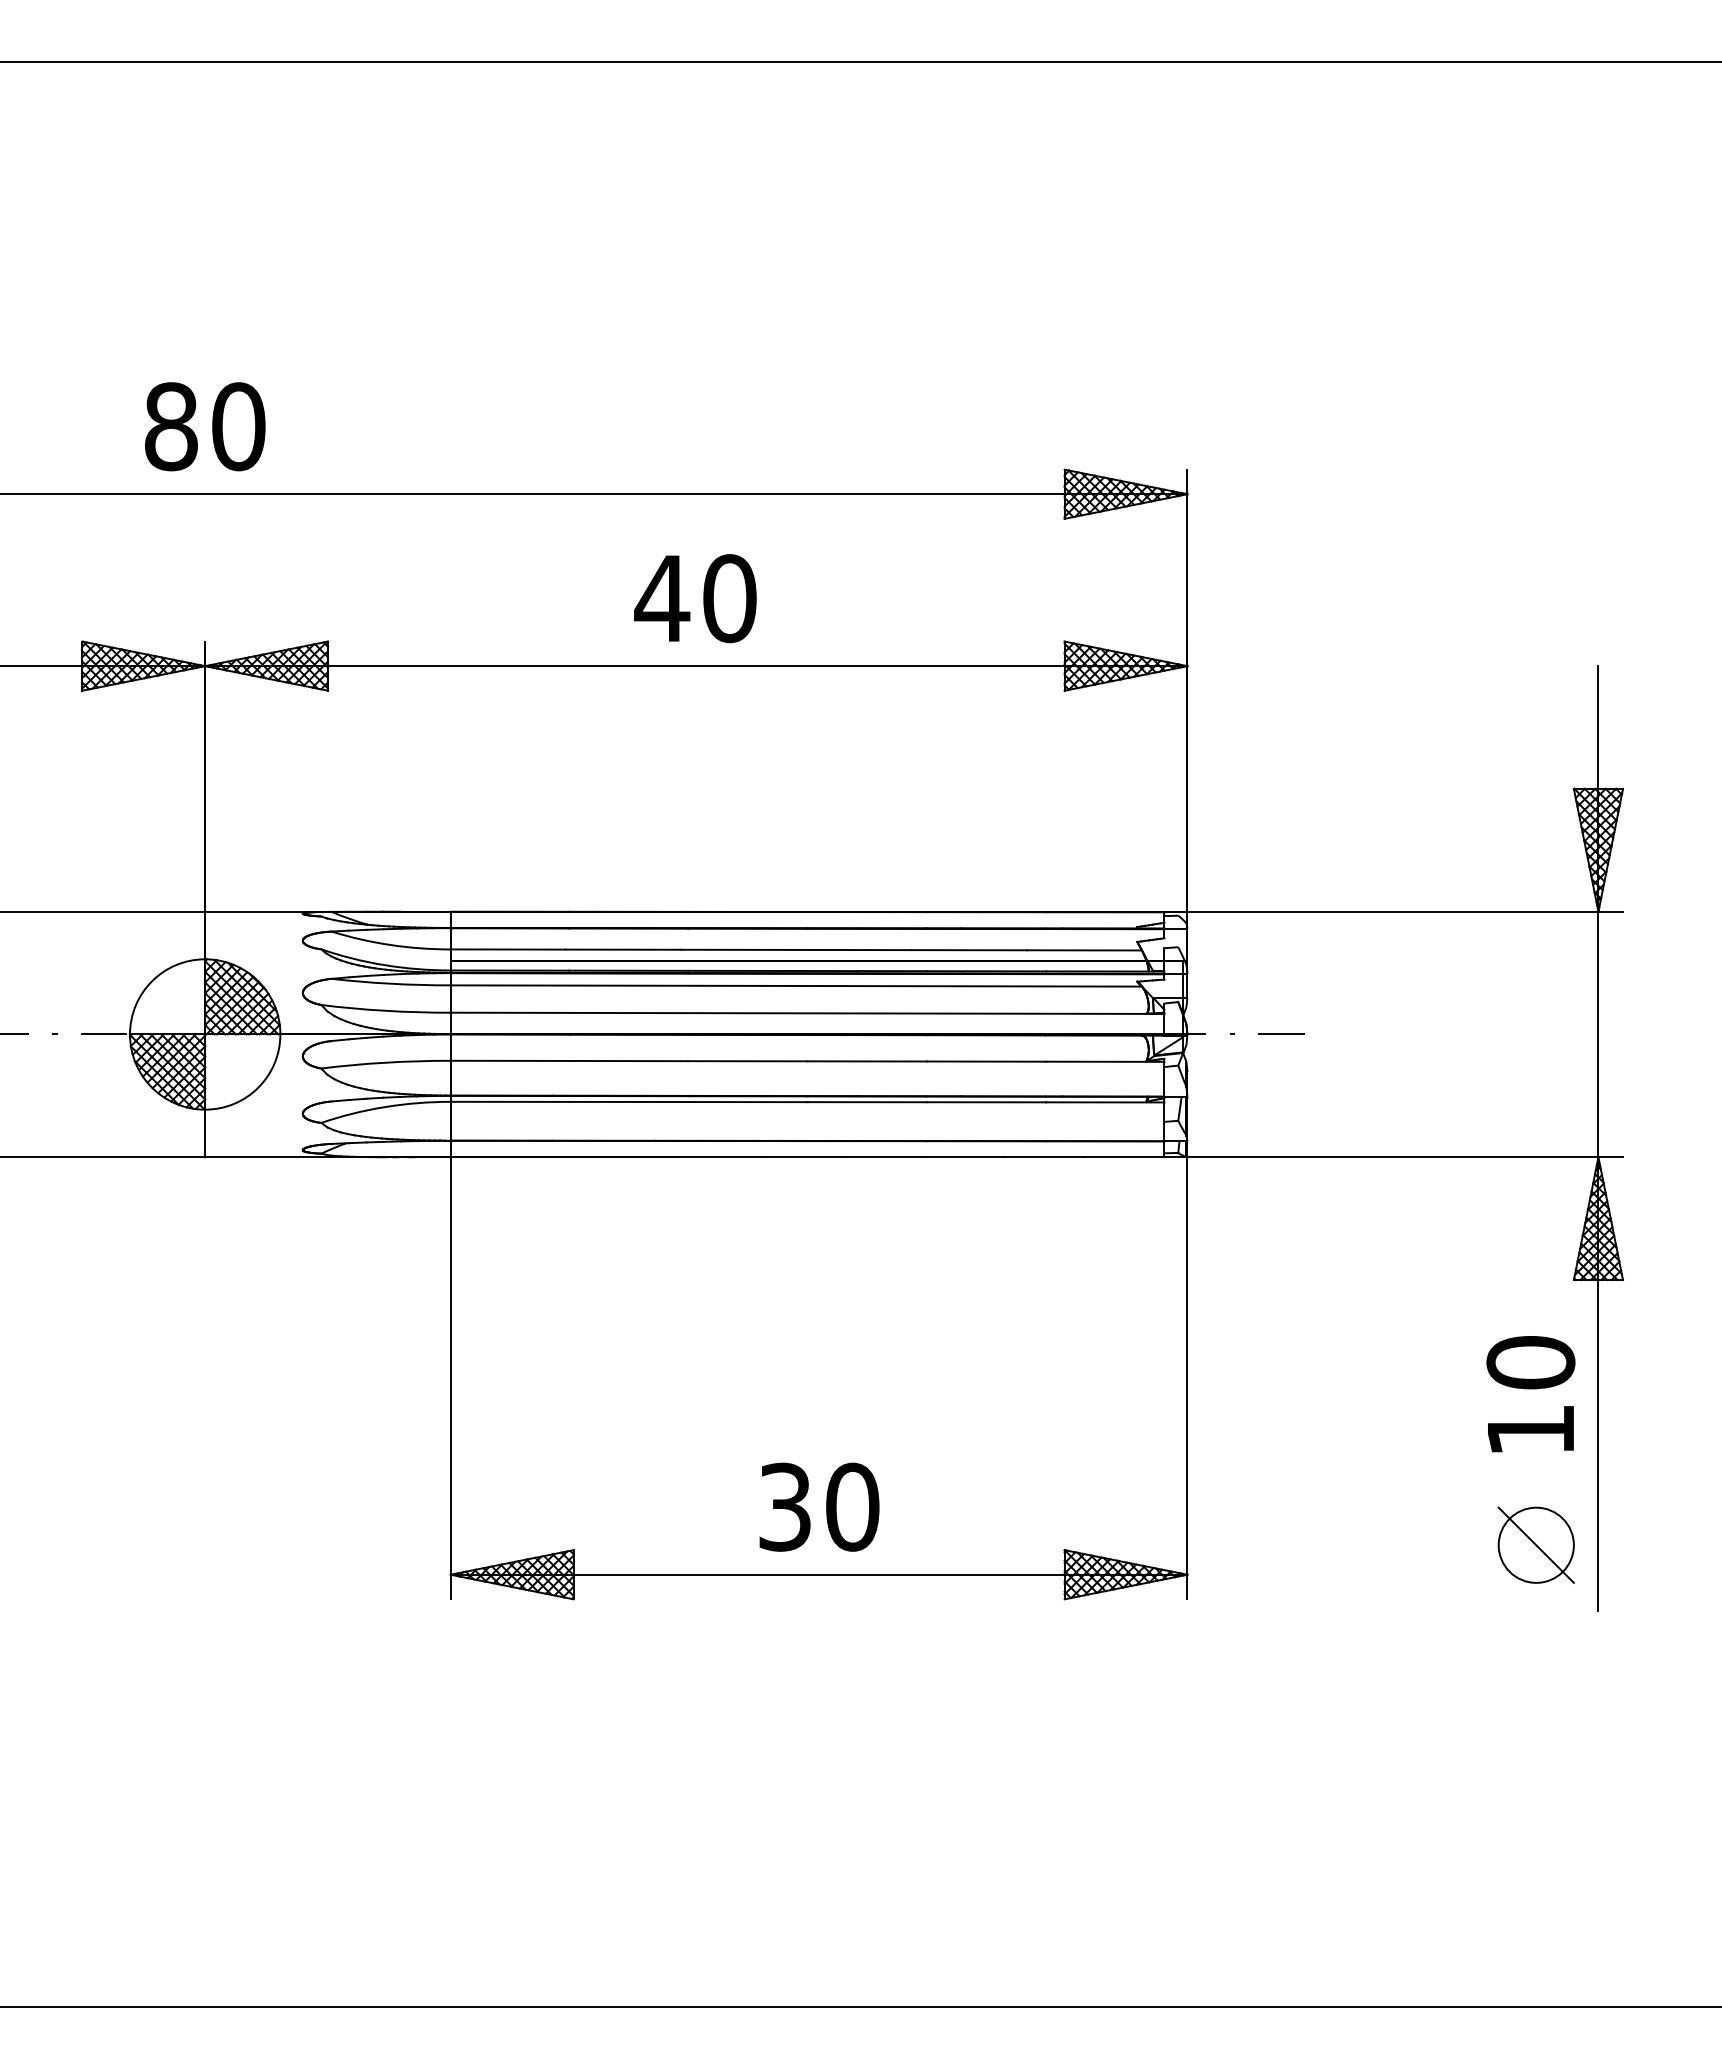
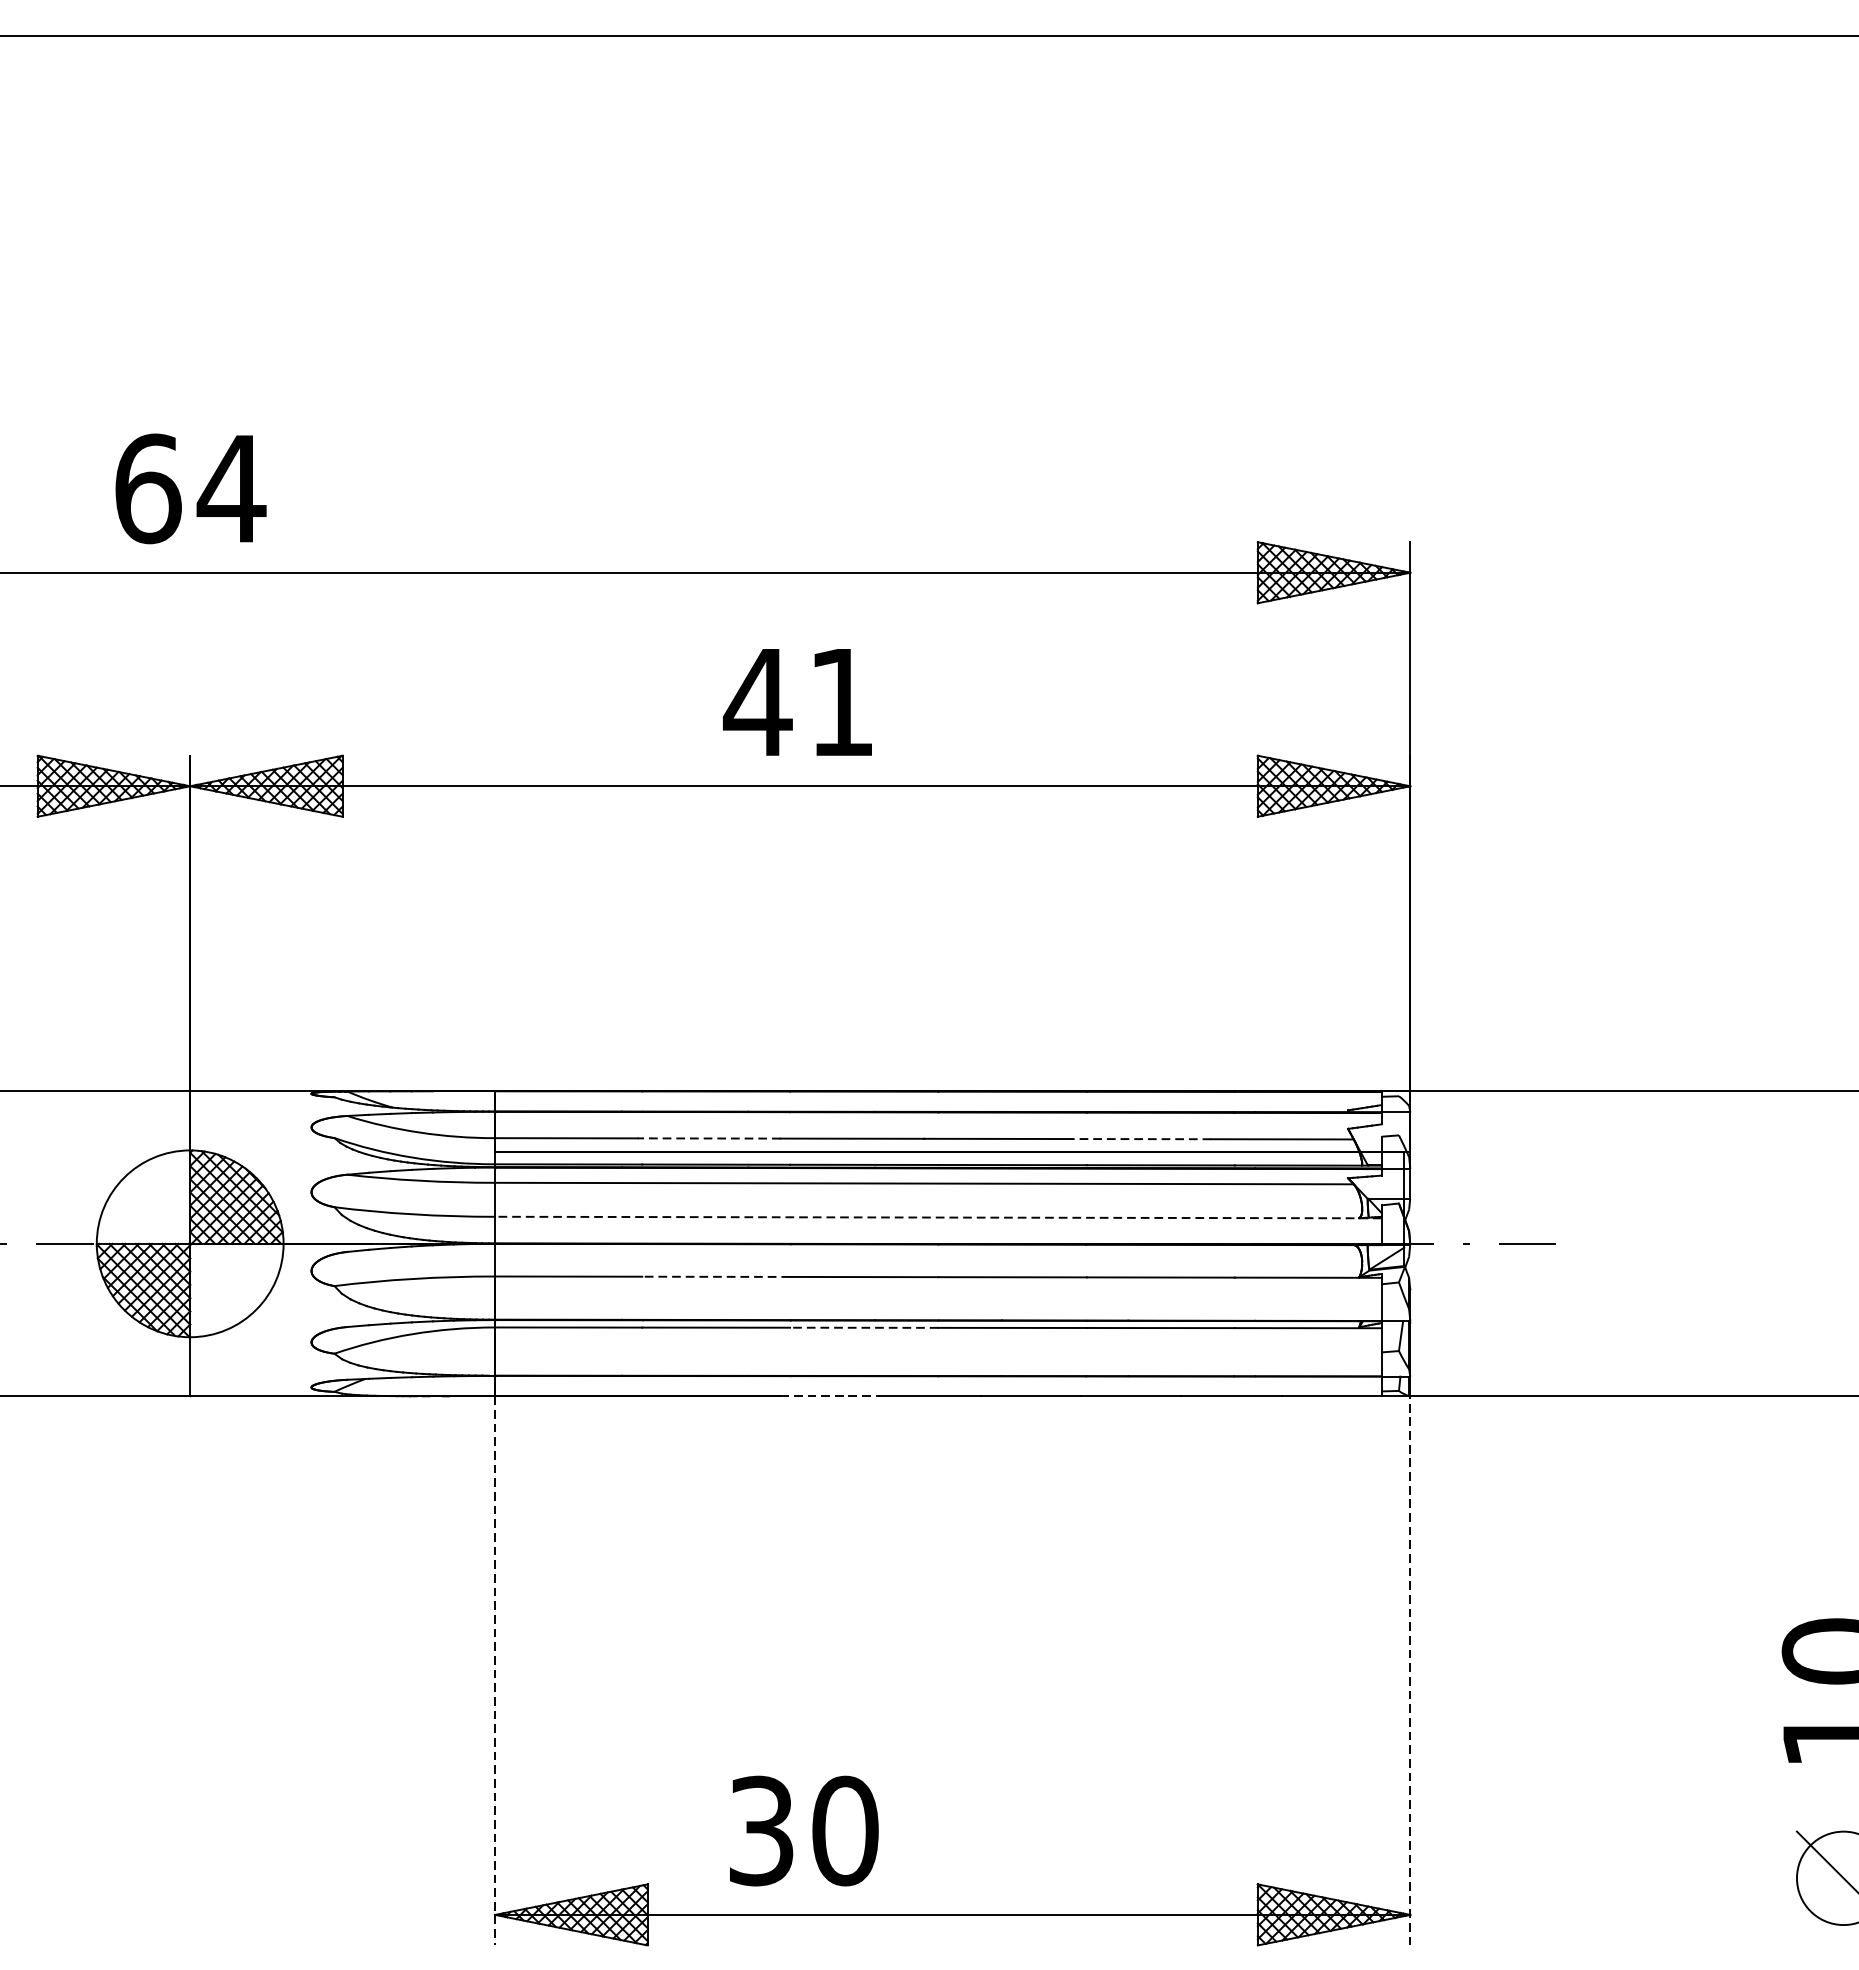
text: (205, 426) -> (190, 488), 80 -> 64
text: (729, 598) -> (841, 702), 40 -> 41
line: (622, 949) -> (708, 1138), solid -> dashed
line: (969, 950) -> (1139, 1139), solid -> dashed
line: (807, 1013) -> (938, 1217), solid -> dashed
line: (628, 1061) -> (716, 1277), solid -> dashed
line: (747, 1102) -> (863, 1328), solid -> dashed
line: (721, 1157) -> (831, 1396), solid -> dashed
line: (1187, 1377) -> (1410, 1669), solid -> dashed
line: (450, 1378) -> (494, 1671), solid -> dashed
text: (819, 1506) -> (804, 1830), moved

